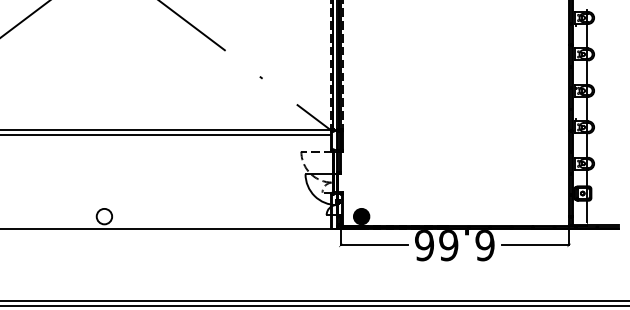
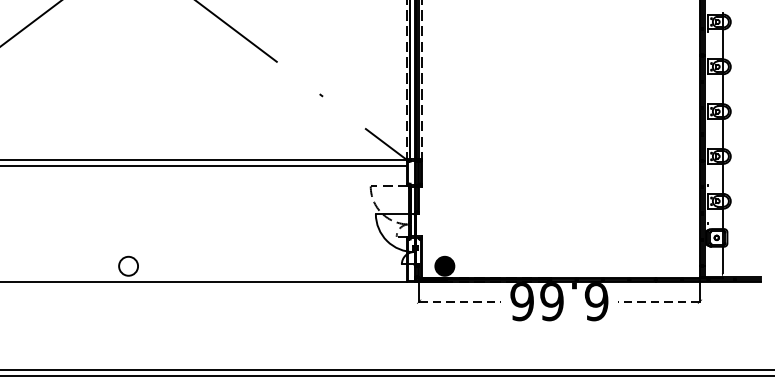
line: (374, 245) -> (460, 301), solid -> dashed
line: (535, 245) -> (658, 301), solid -> dashed

